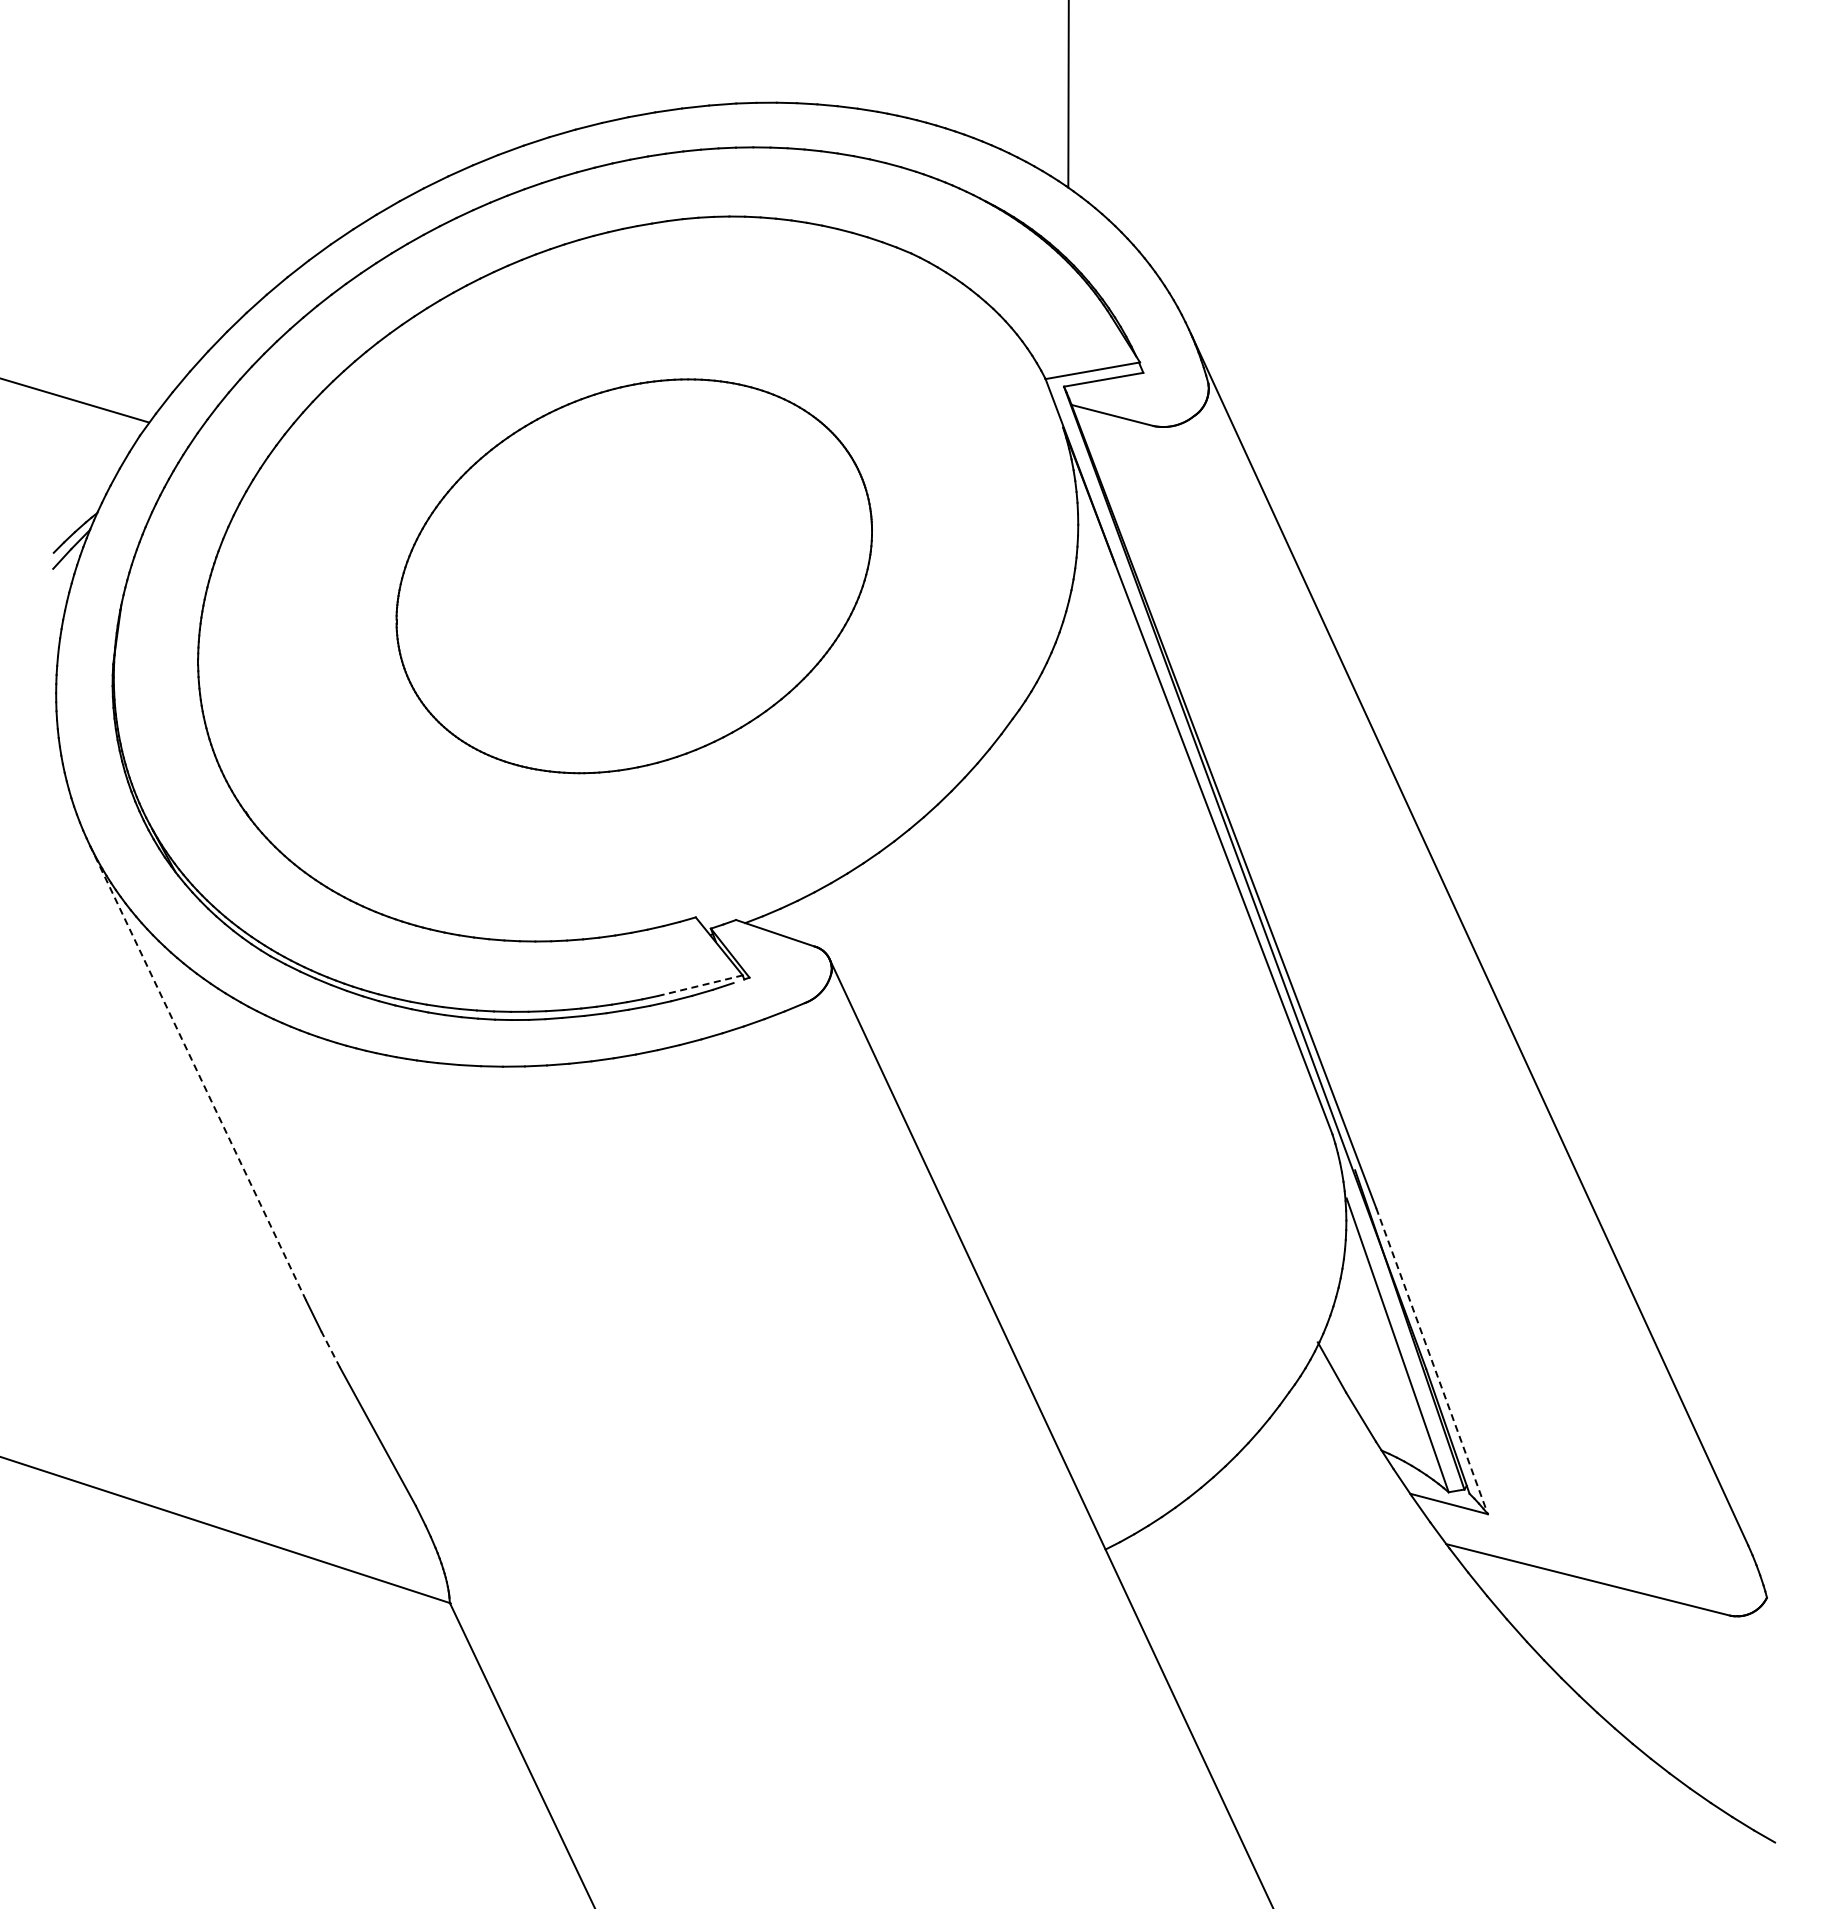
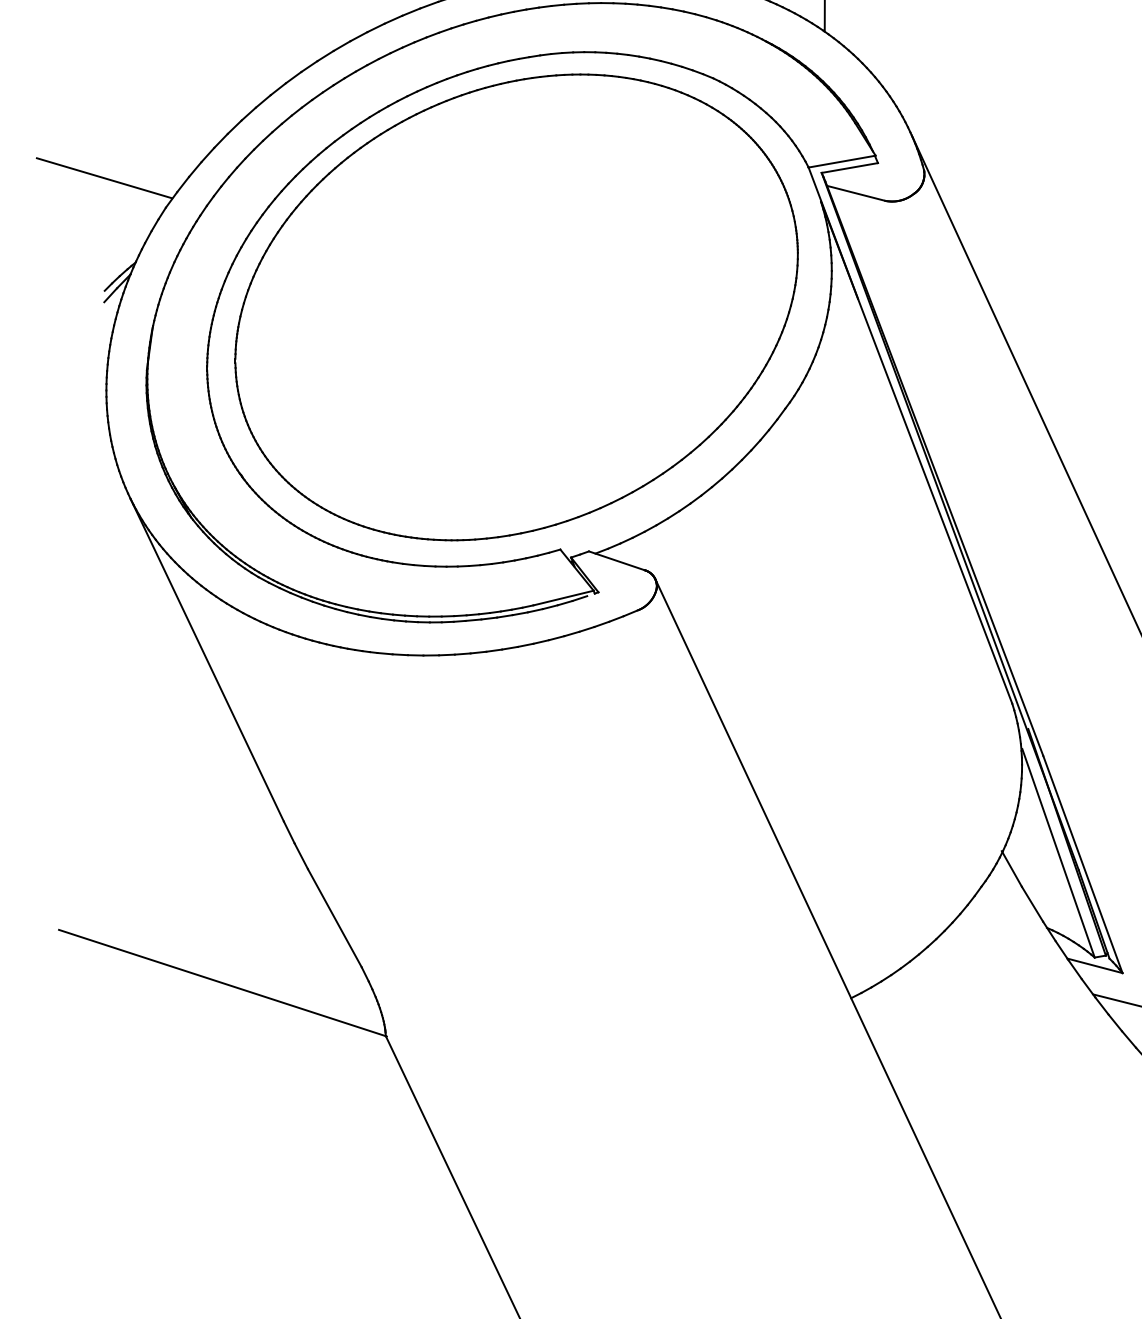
part: (634, 576) -> (516, 307), size x1.67
line: (700, 985) -> (563, 597), dashed -> solid
line: (198, 1073) -> (207, 660), dashed -> solid
line: (330, 1349) -> (301, 856), dashed -> solid
line: (1432, 1361) -> (1083, 864), dashed -> solid

